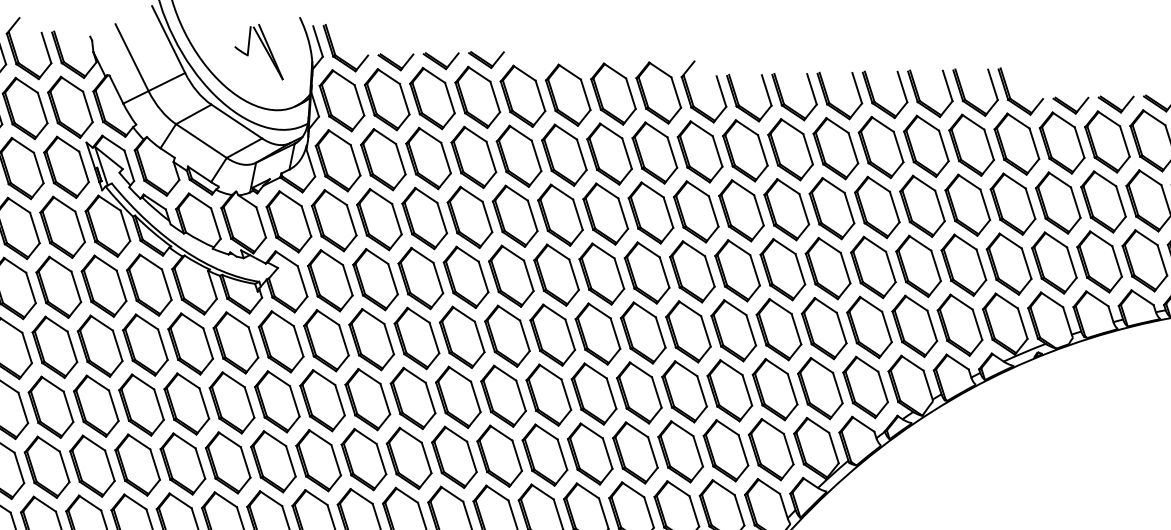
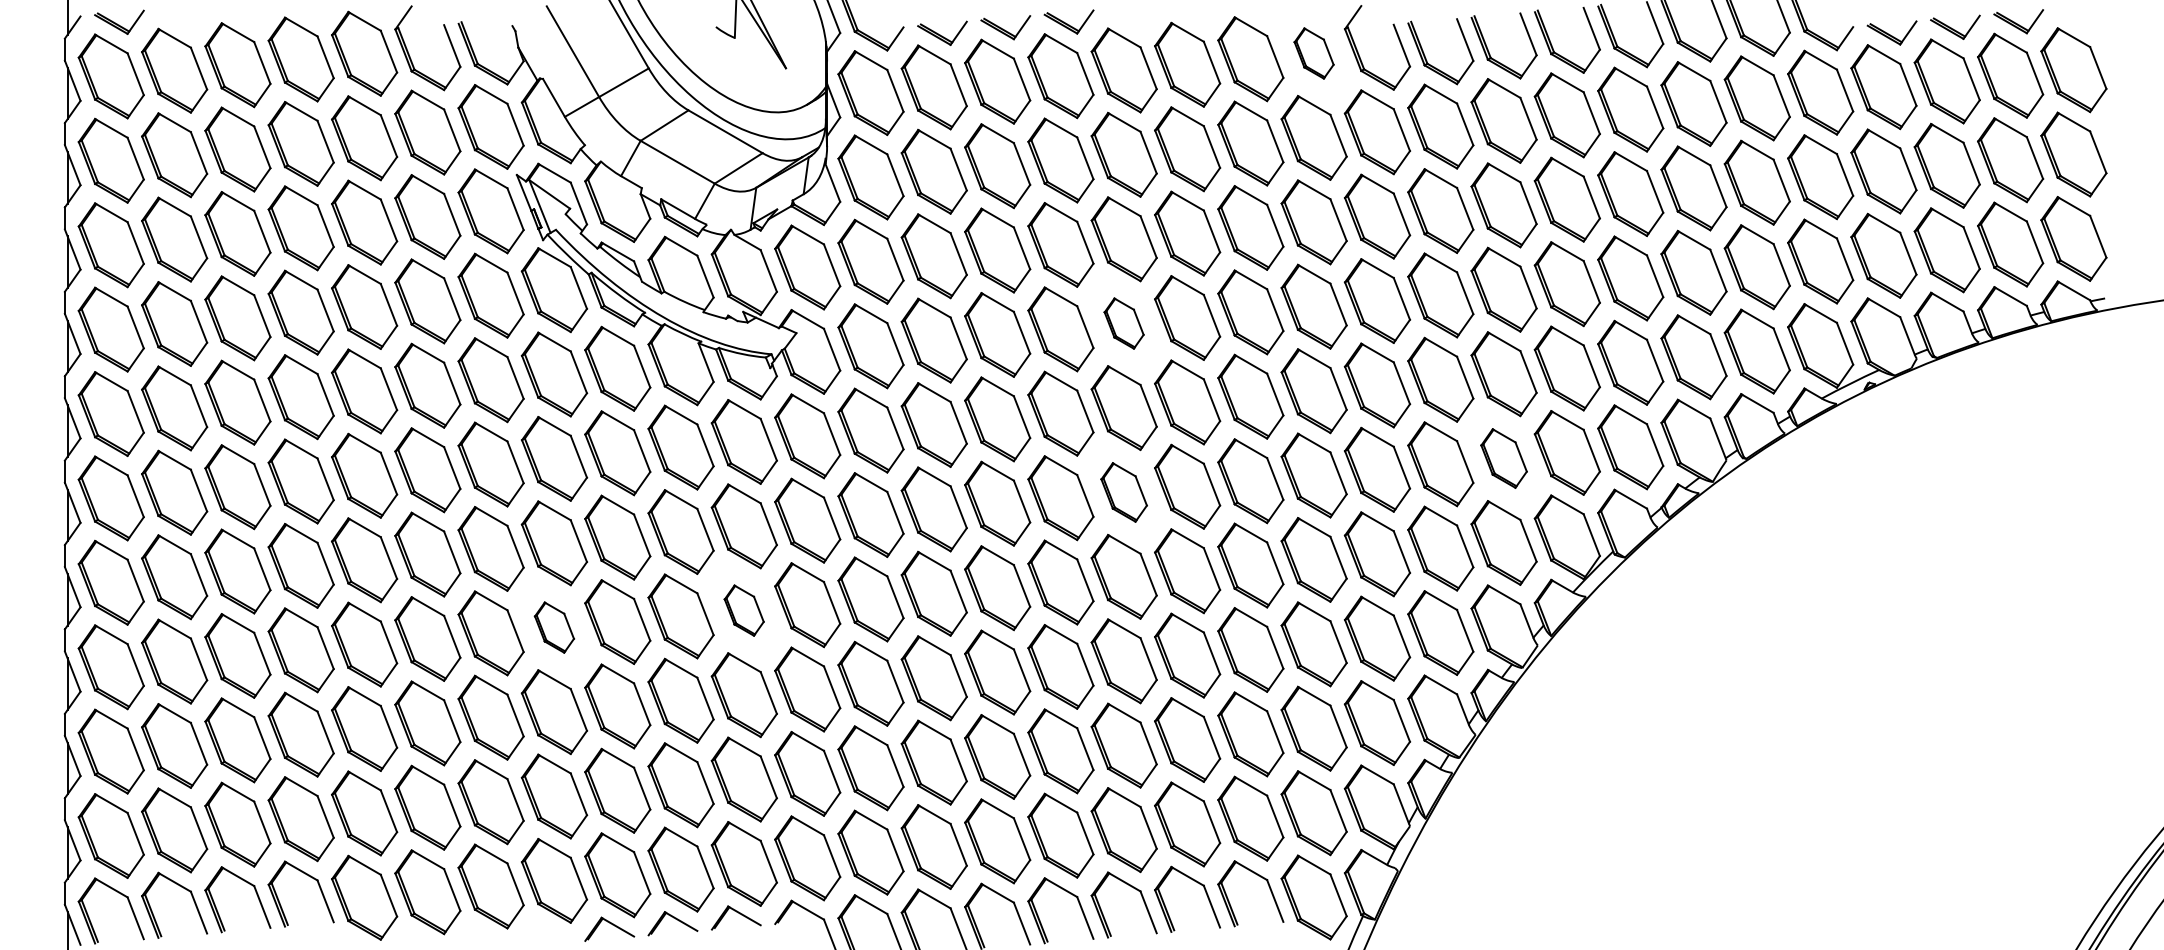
part: (658, 92) -> (1313, 53), size x0.6
part: (510, 276) -> (1123, 323), size x0.6
part: (774, 389) -> (1503, 458), size x0.7
part: (503, 396) -> (1123, 492), size x0.7
part: (227, 462) -> (743, 610), size x0.6
part: (92, 466) -> (554, 627), size x0.6

